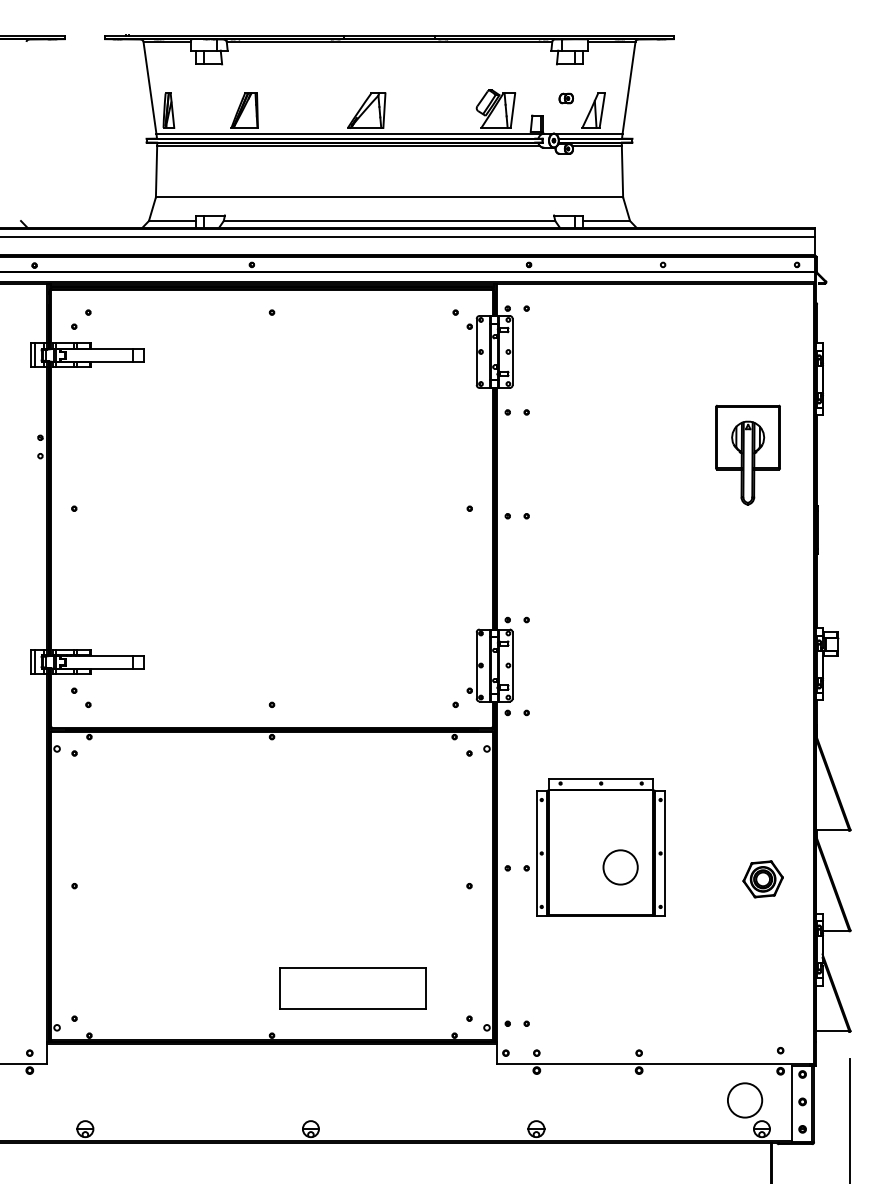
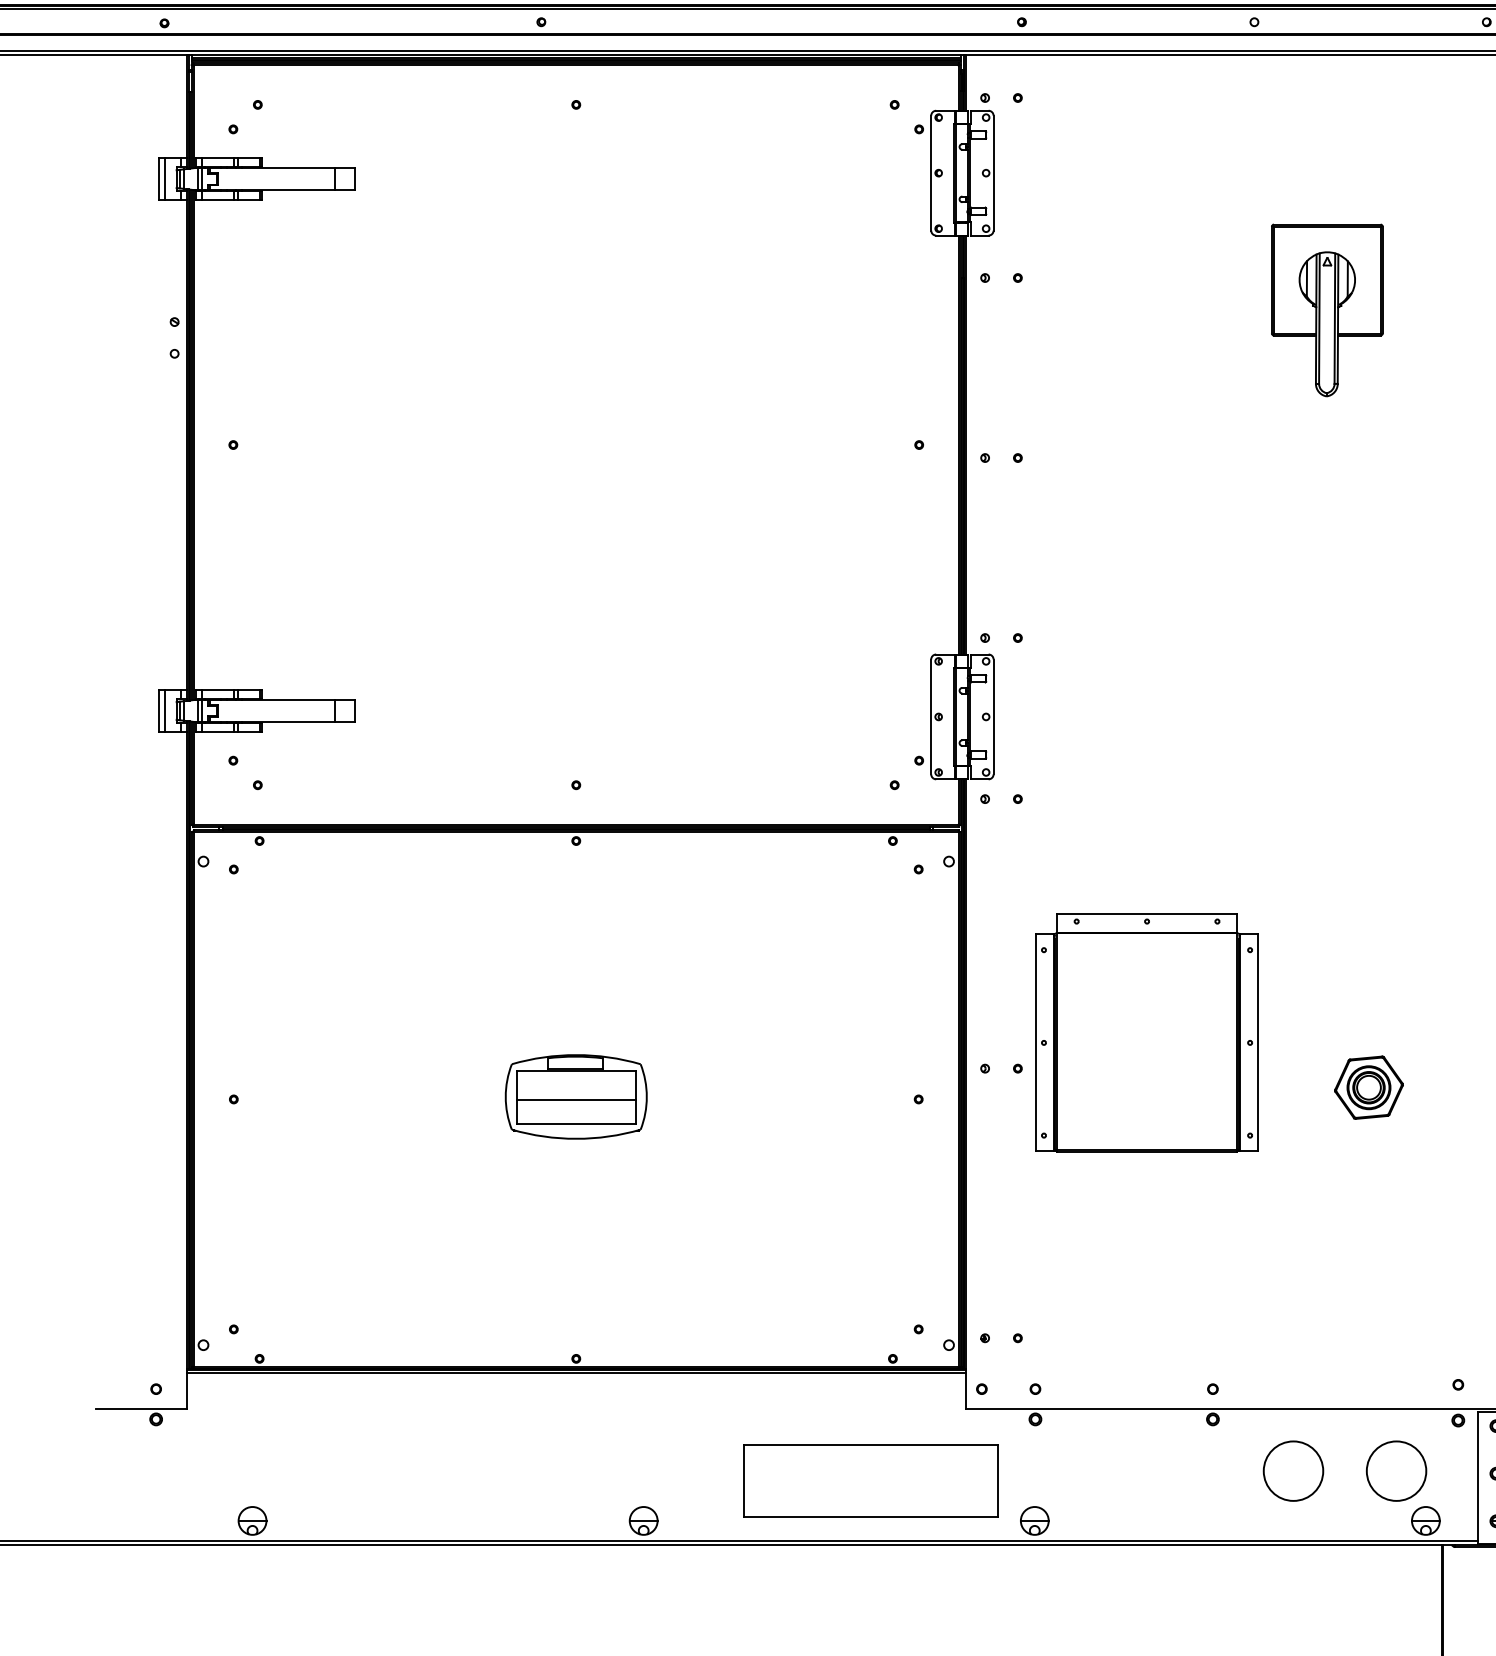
part: (747, 454) -> (1326, 309), moved
circle: (620, 867) -> (1293, 1471), moved
part: (762, 879) -> (1367, 1087), moved
part: (271, 884) -> (575, 1096), added
part: (352, 988) -> (870, 1481), moved

